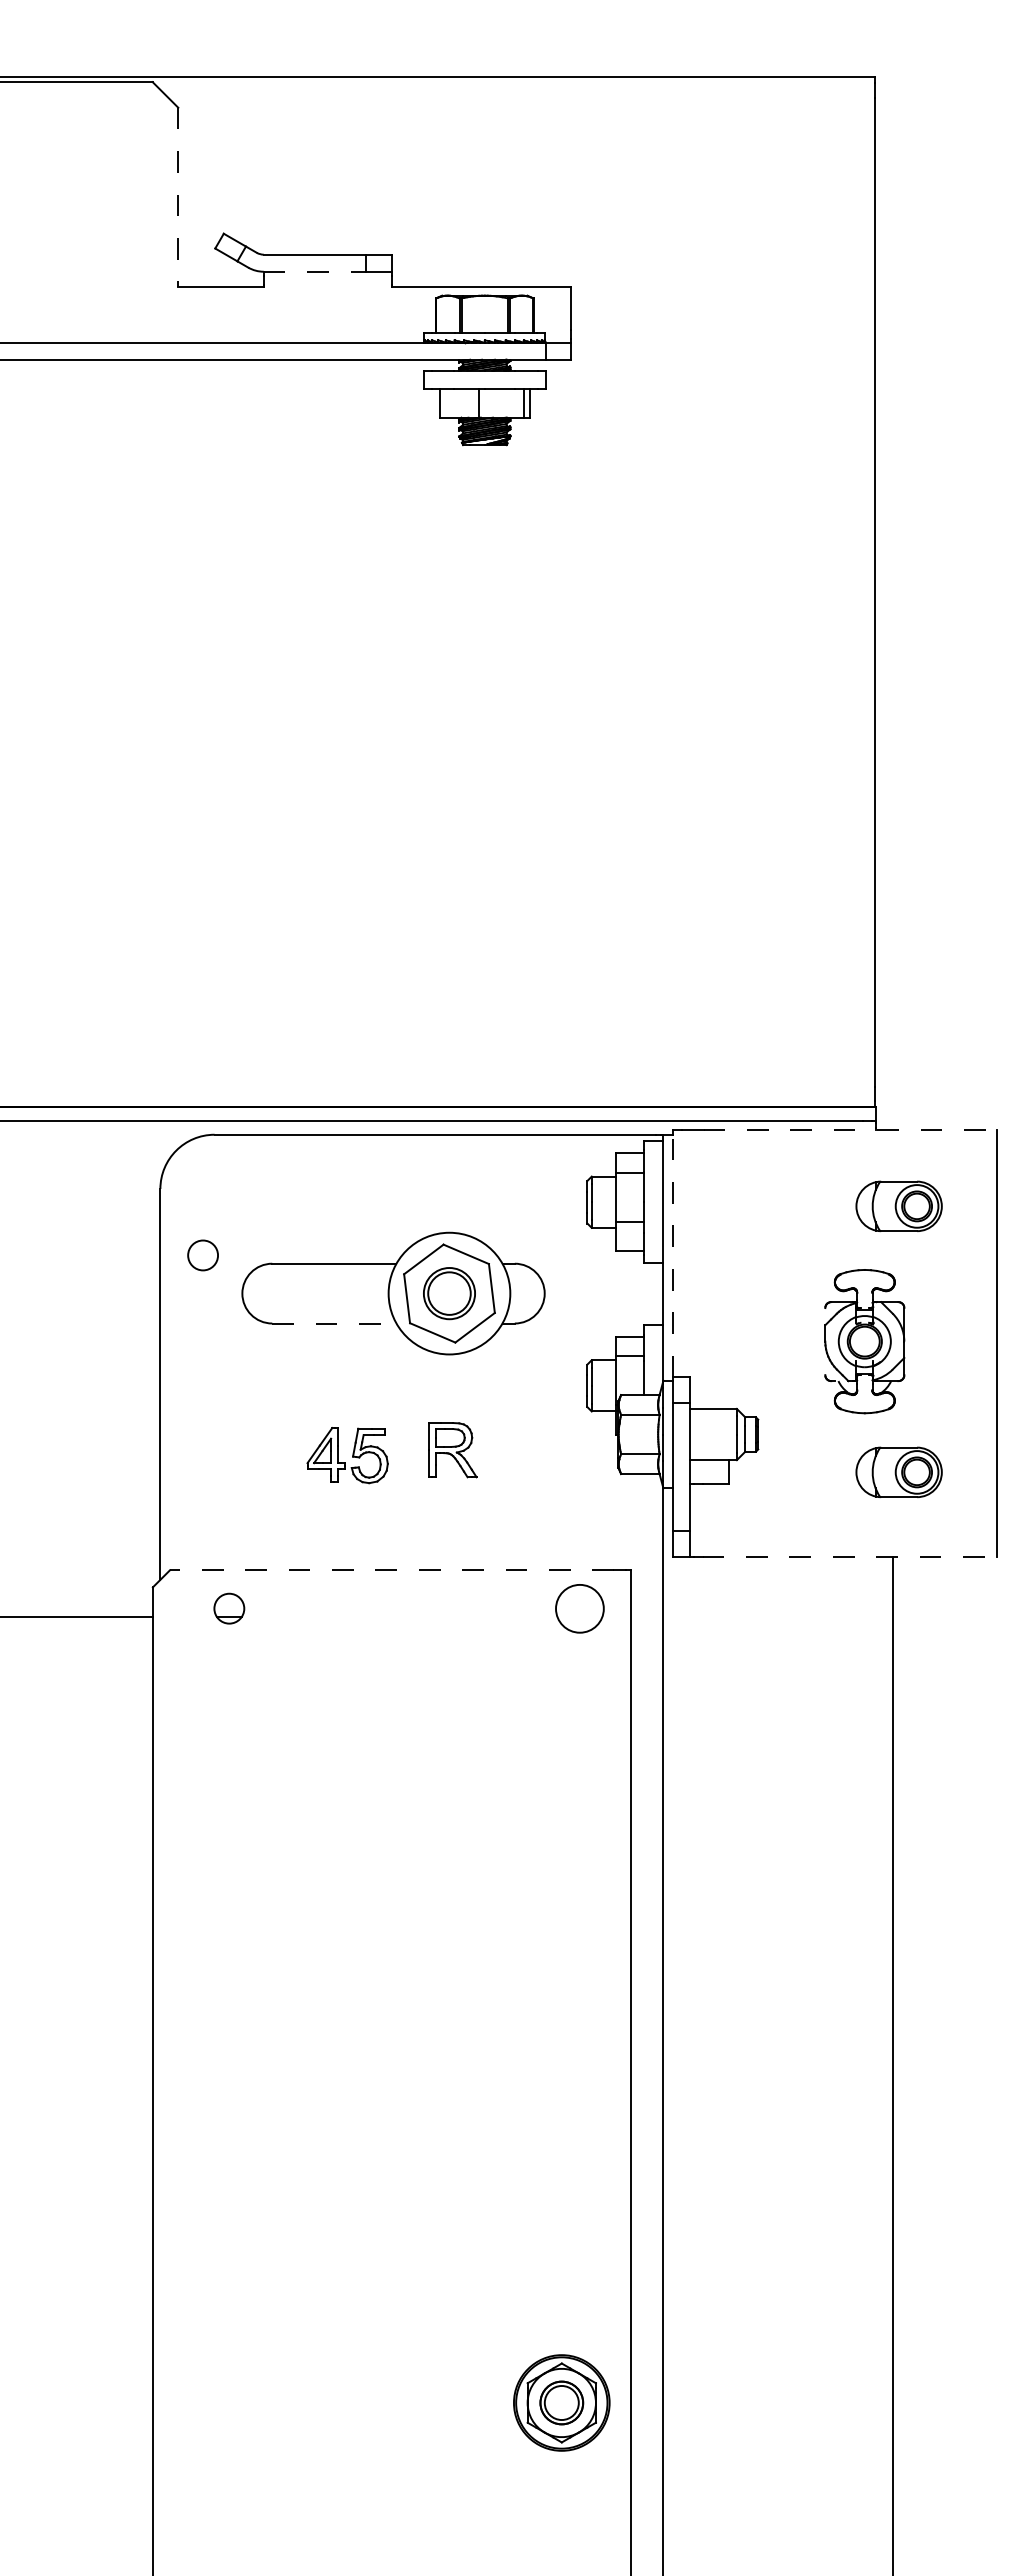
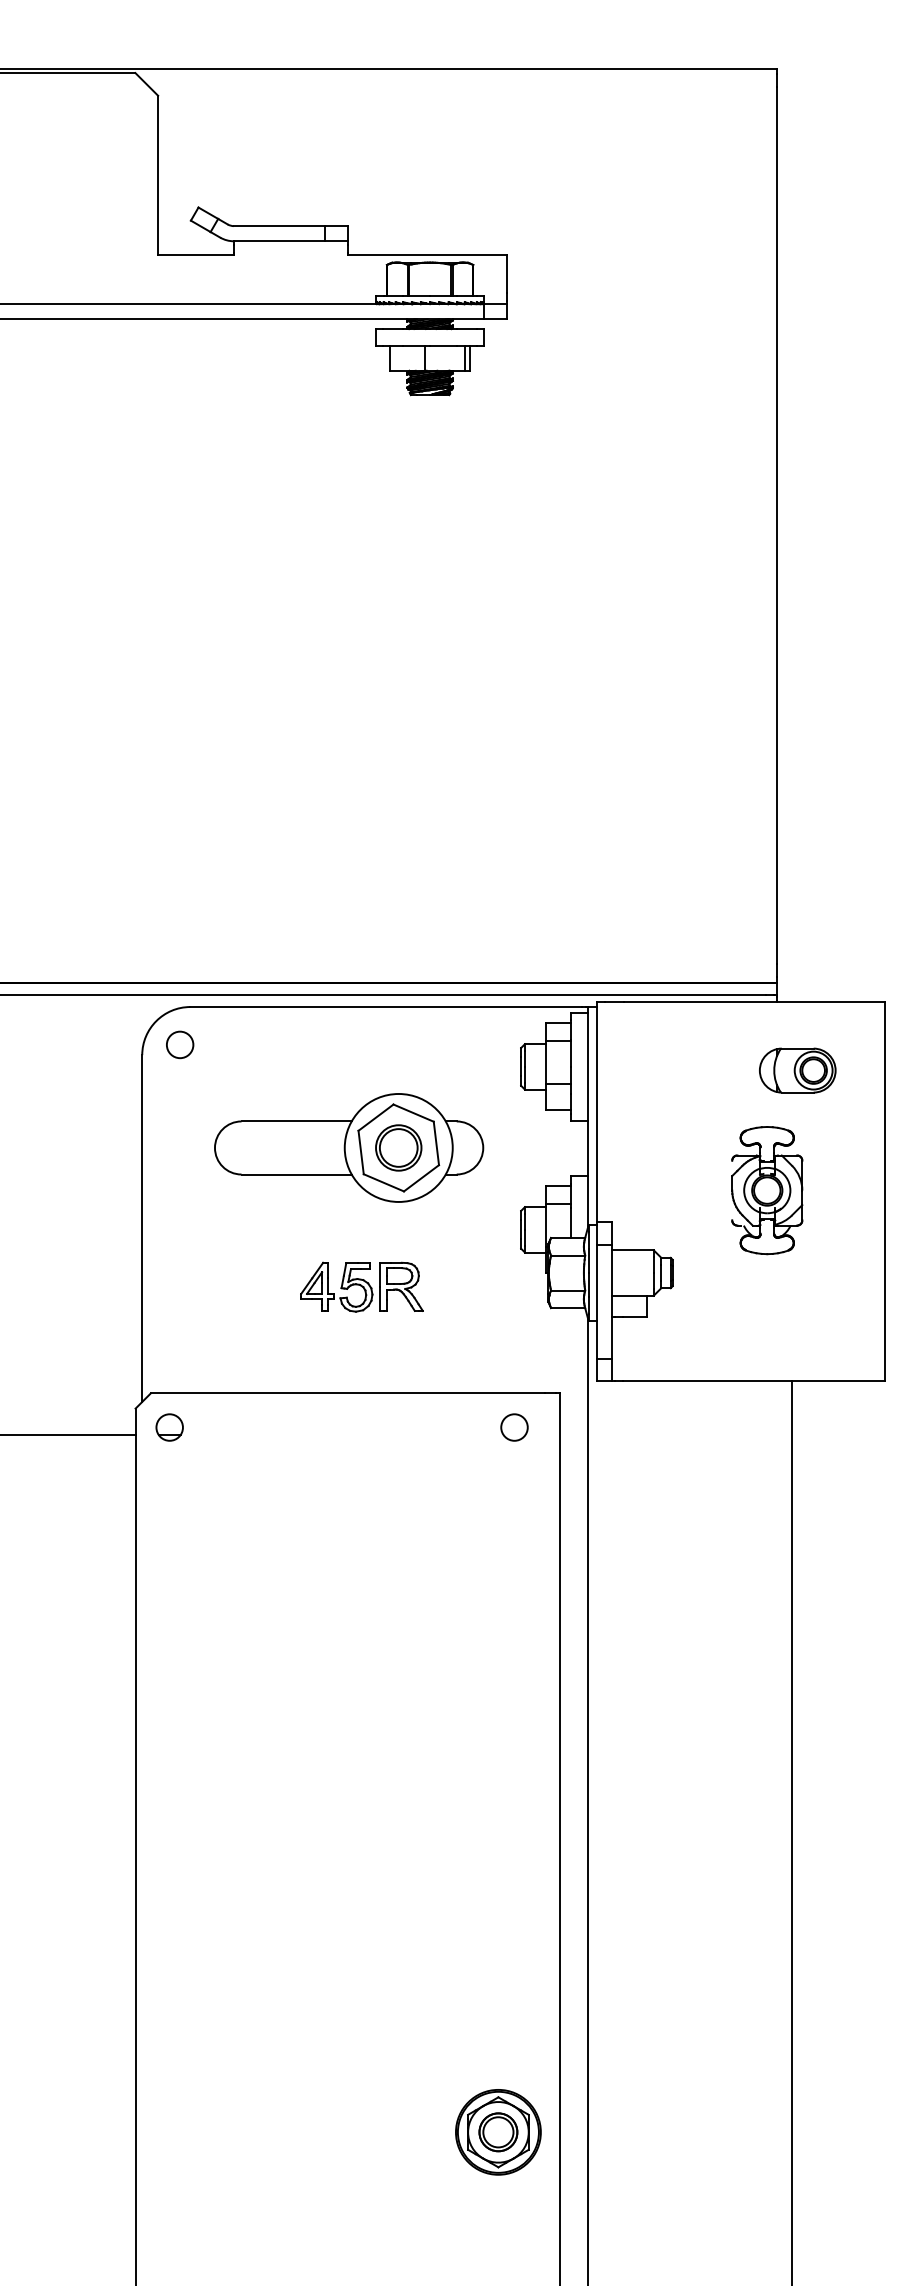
line: (178, 197) -> (158, 175), dashed -> solid
line: (315, 271) -> (279, 241), dashed -> solid
line: (850, 1129) -> (754, 1002), dashed -> solid
circle: (202, 1255) -> (179, 1044), moved
line: (672, 1255) -> (596, 1114), dashed -> solid
line: (334, 1323) -> (296, 1174), dashed -> solid
part: (347, 1455) -> (336, 1287), moved
part: (898, 1471) -> (797, 1305), removed
line: (850, 1556) -> (754, 1381), dashed -> solid
line: (391, 1570) -> (347, 1393), dashed -> solid
part: (229, 1608) -> (169, 1427), moved
circle: (579, 1608) -> (514, 1427), size x0.62

